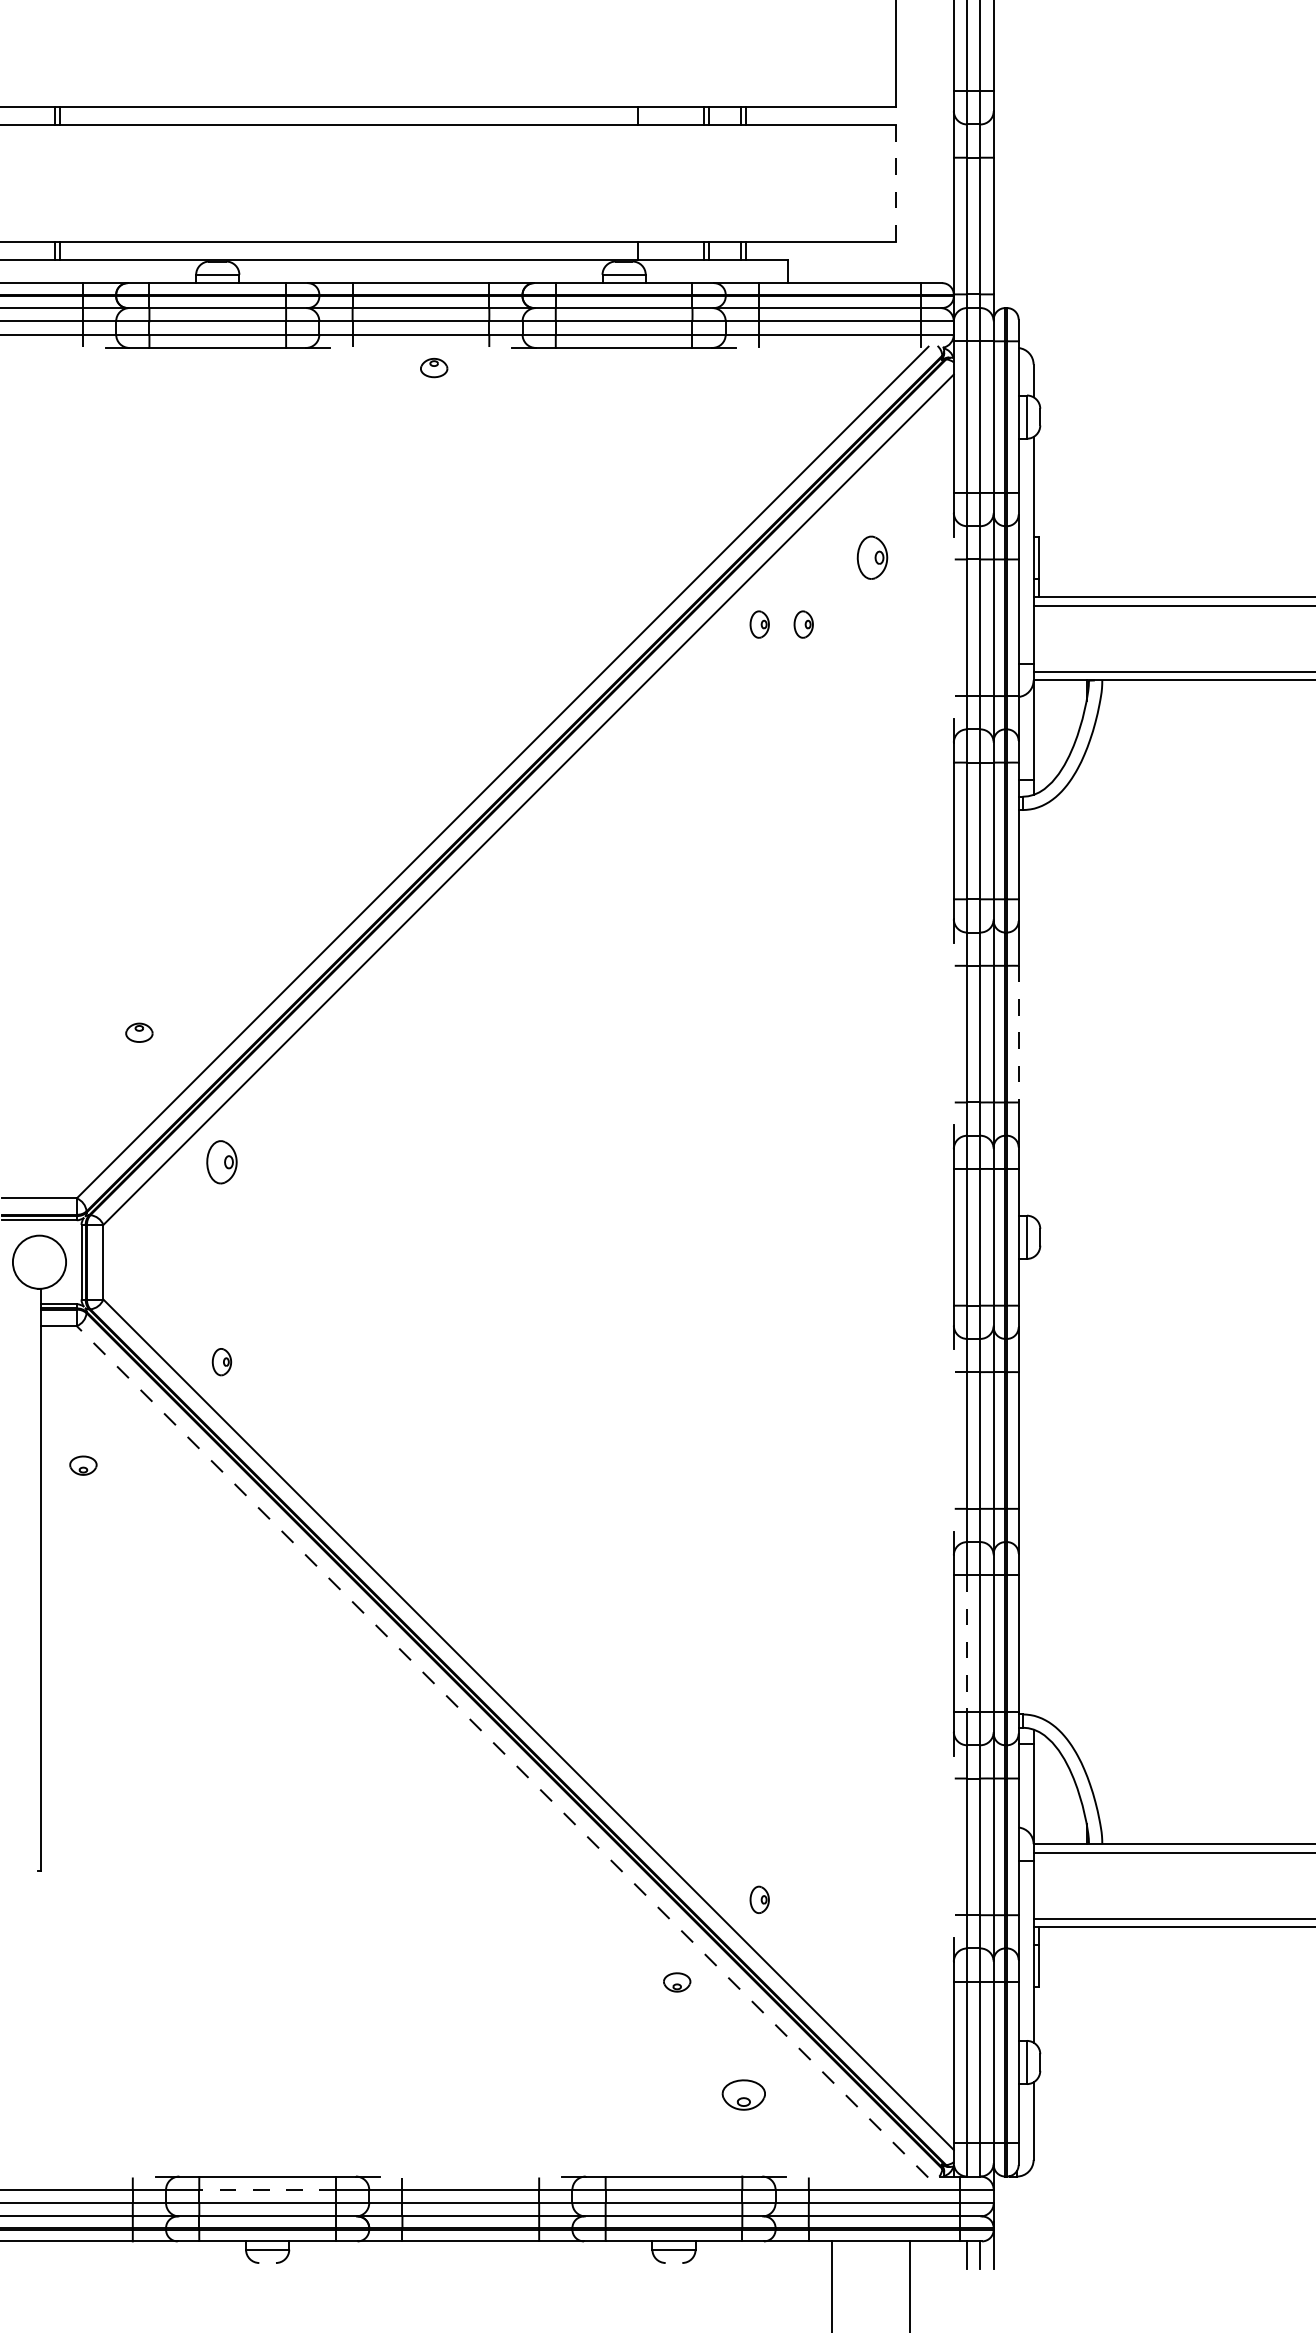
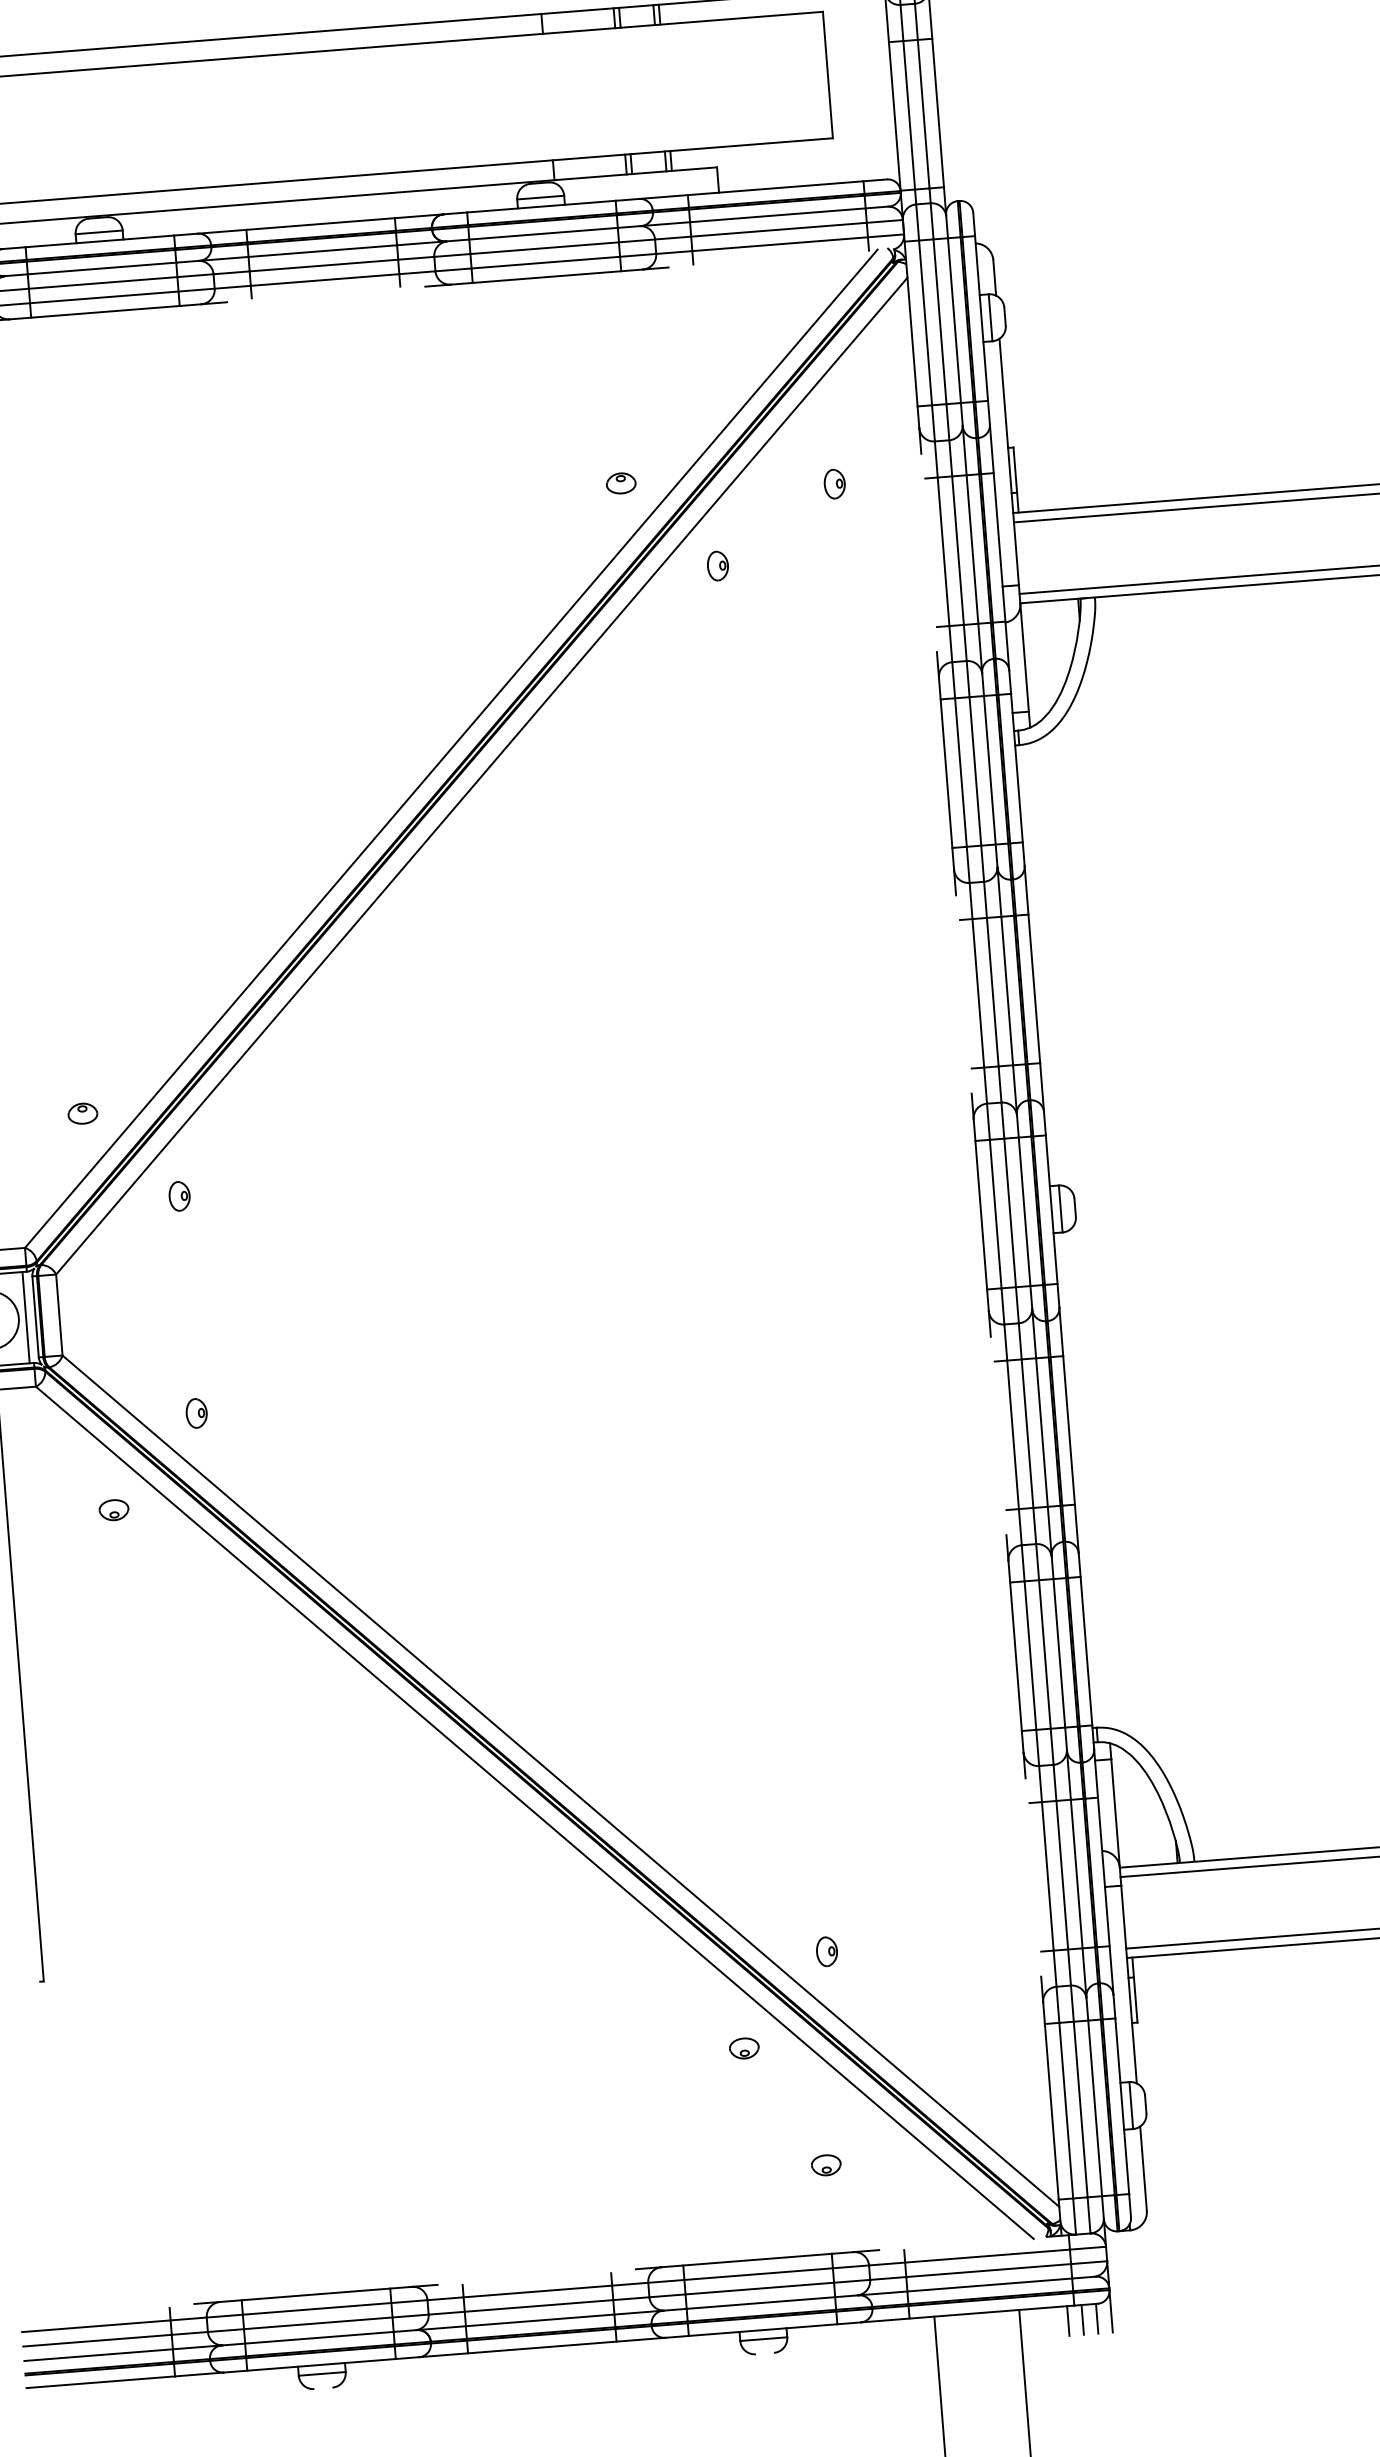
line: (895, 182) -> (827, 74), dashed -> solid
part: (434, 367) -> (621, 482), moved
part: (872, 558) -> (834, 484), size x0.62
part: (803, 624) -> (765, 562), removed
part: (139, 1032) -> (82, 1113), moved
line: (1018, 1034) -> (1034, 989), dashed -> solid
part: (221, 1162) -> (179, 1196), size x0.62
line: (72, 1262) -> (25, 1317), added
part: (83, 1465) -> (114, 1509), moved
line: (967, 1644) -> (1030, 1656), dashed -> solid
line: (502, 1751) -> (534, 1812), dashed -> solid
part: (743, 2095) -> (826, 2165), size x0.62
line: (267, 2189) -> (316, 2308), dashed -> solid
line: (953, 2254) -> (1067, 2320), added

